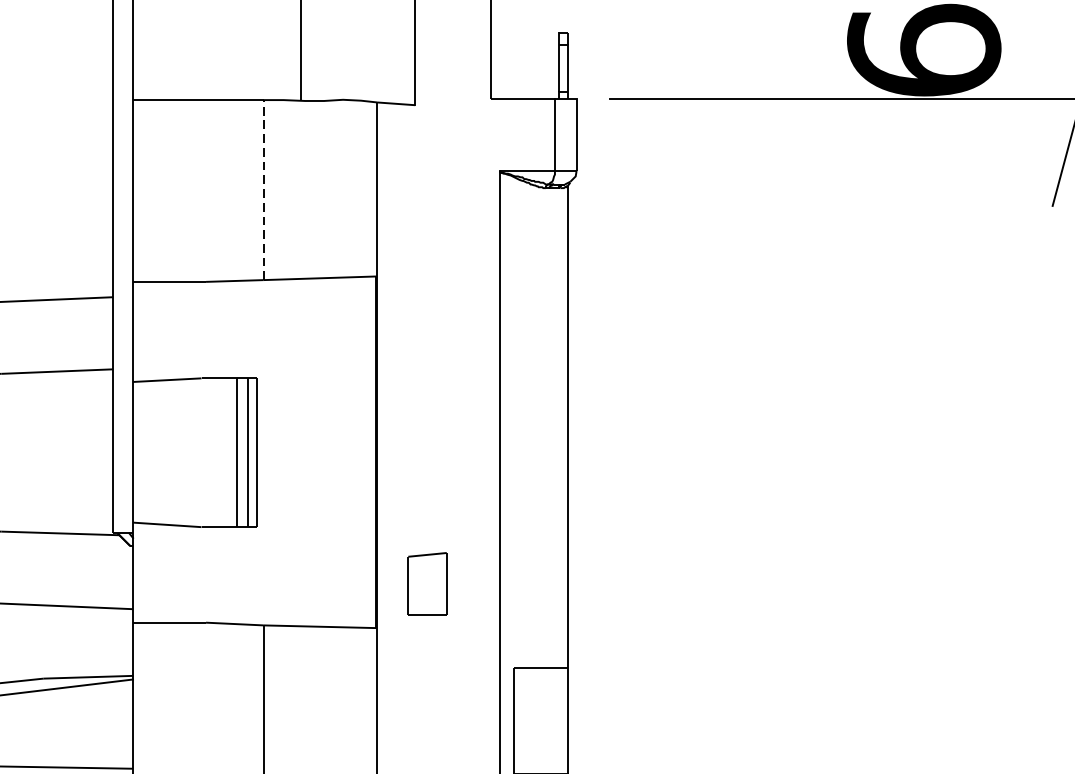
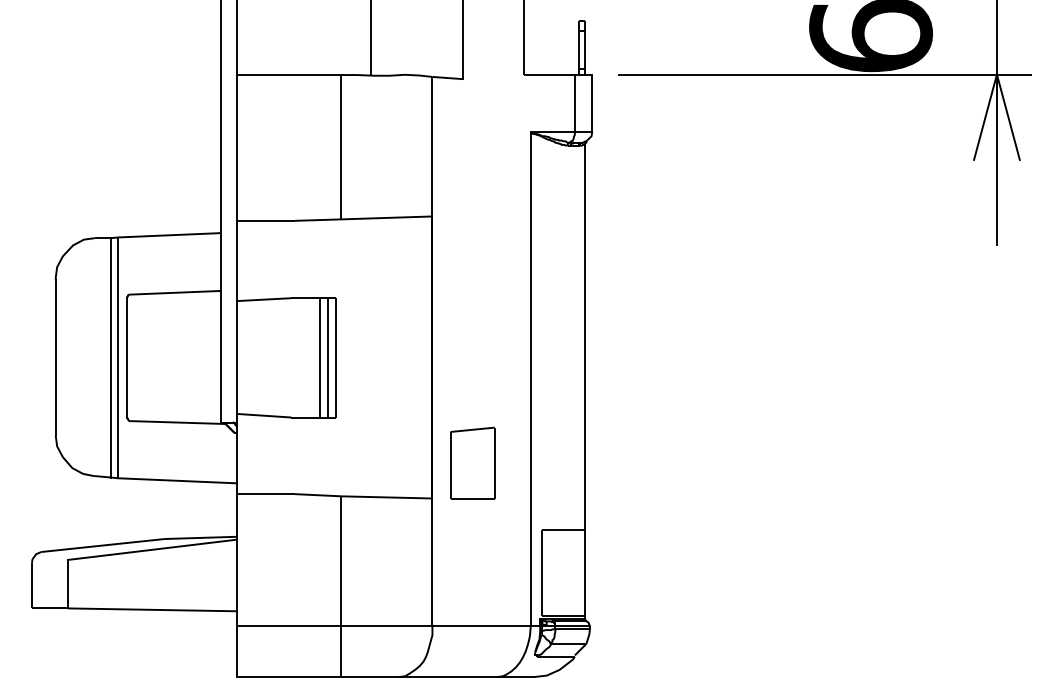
line: (263, 189) -> (341, 146), dashed -> solid
part: (427, 583) -> (472, 462), size x1.43

